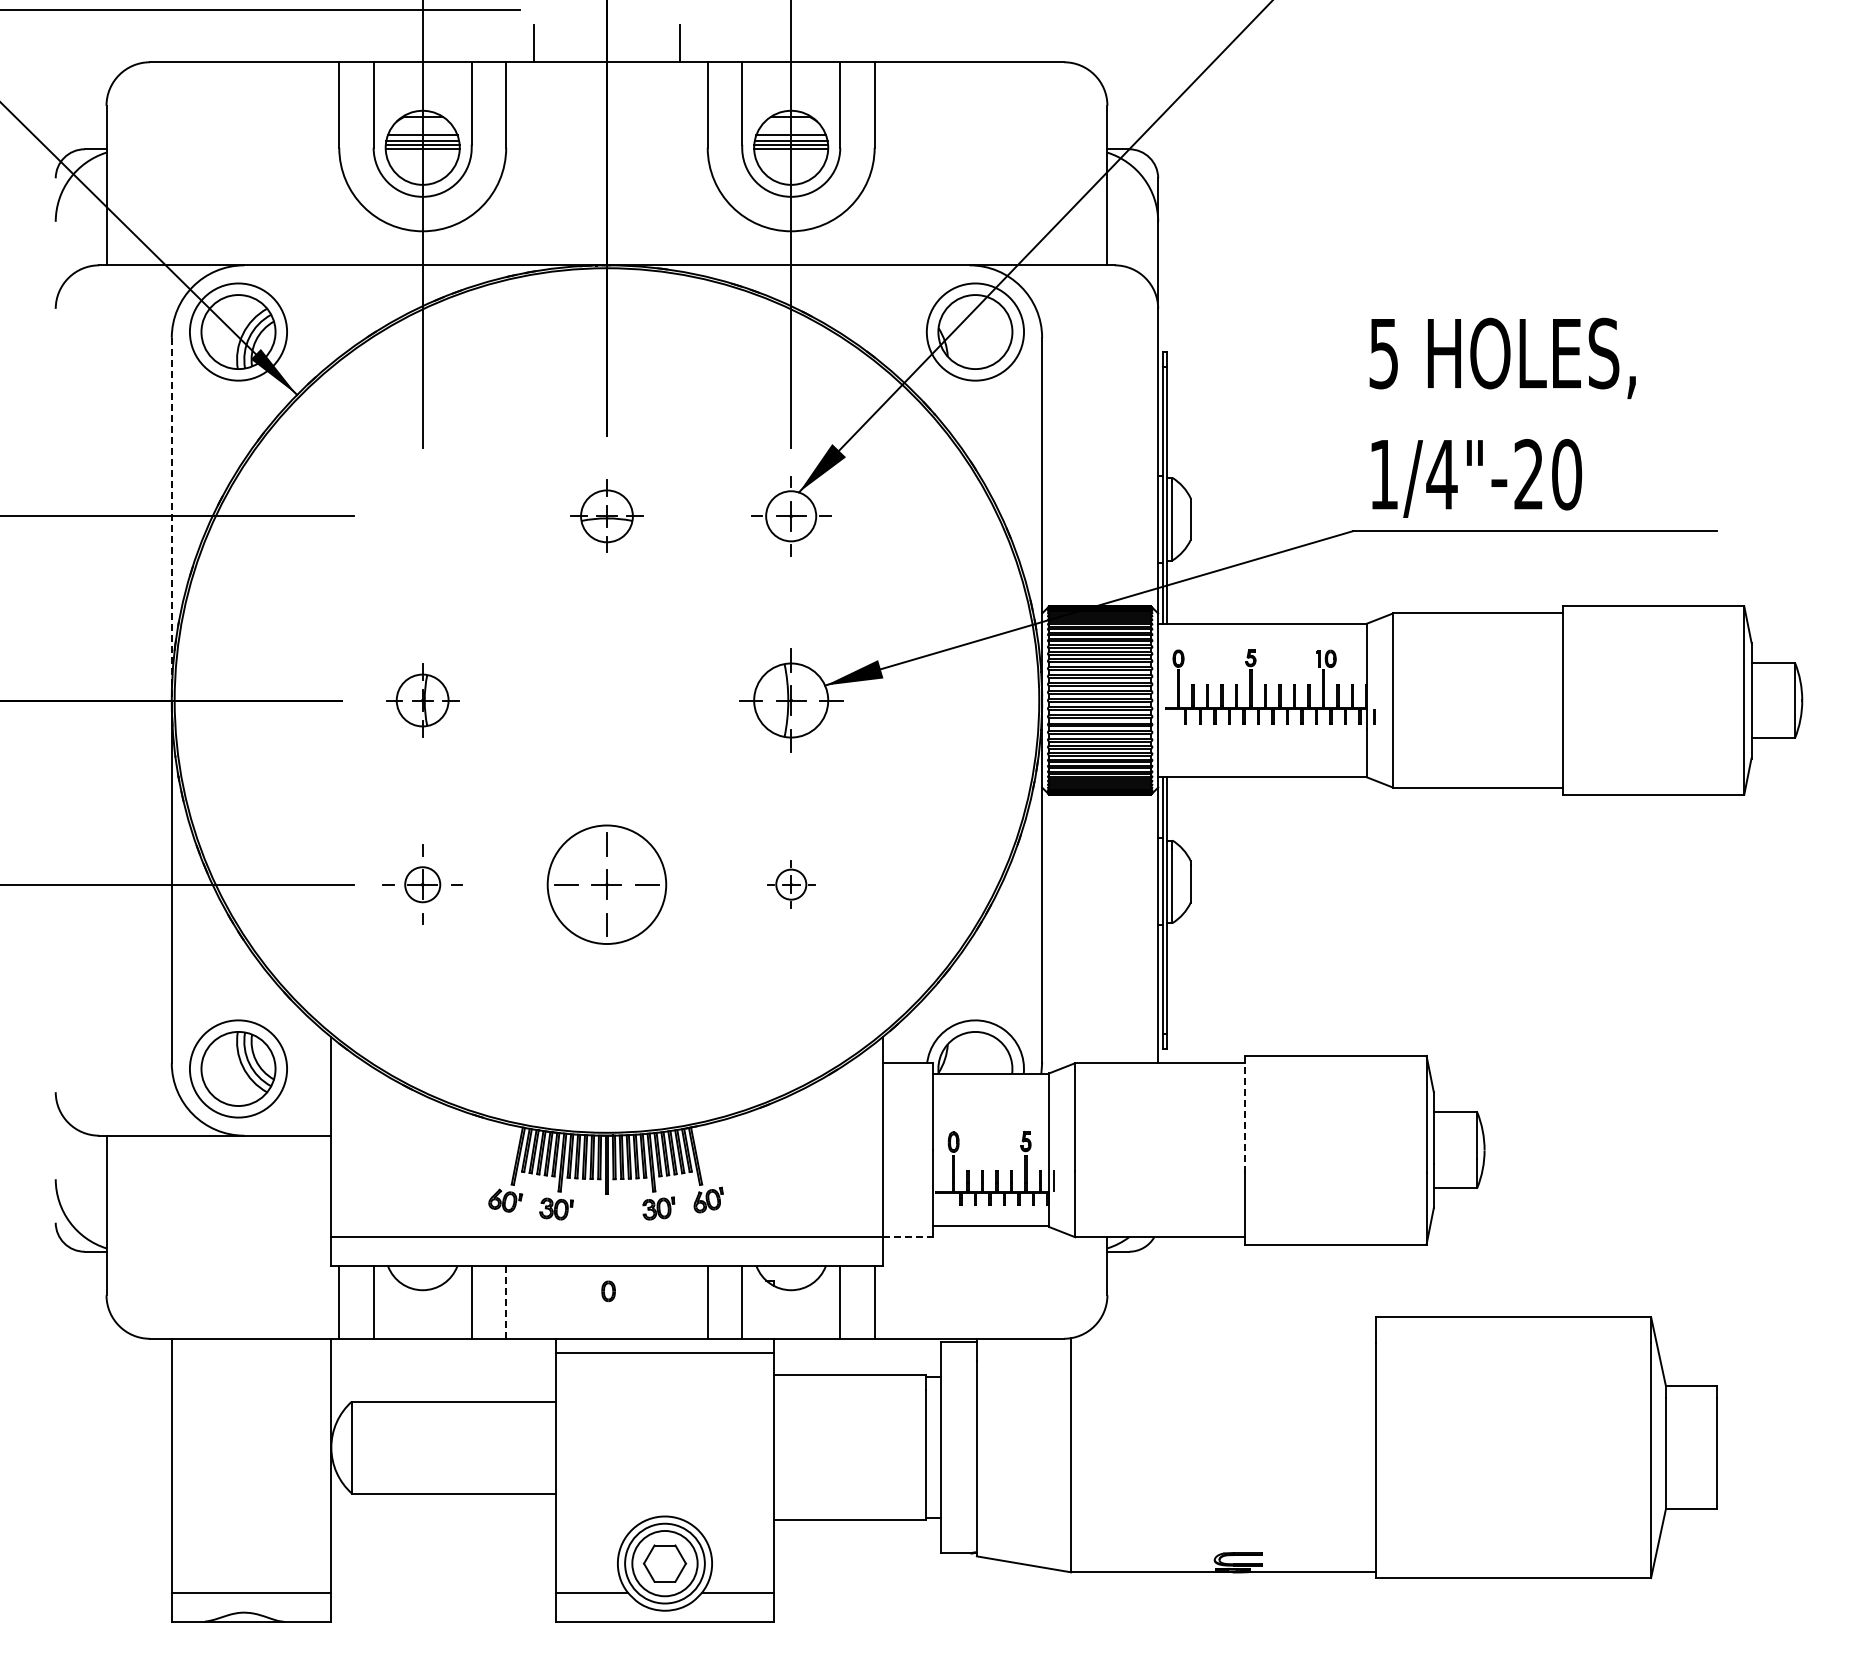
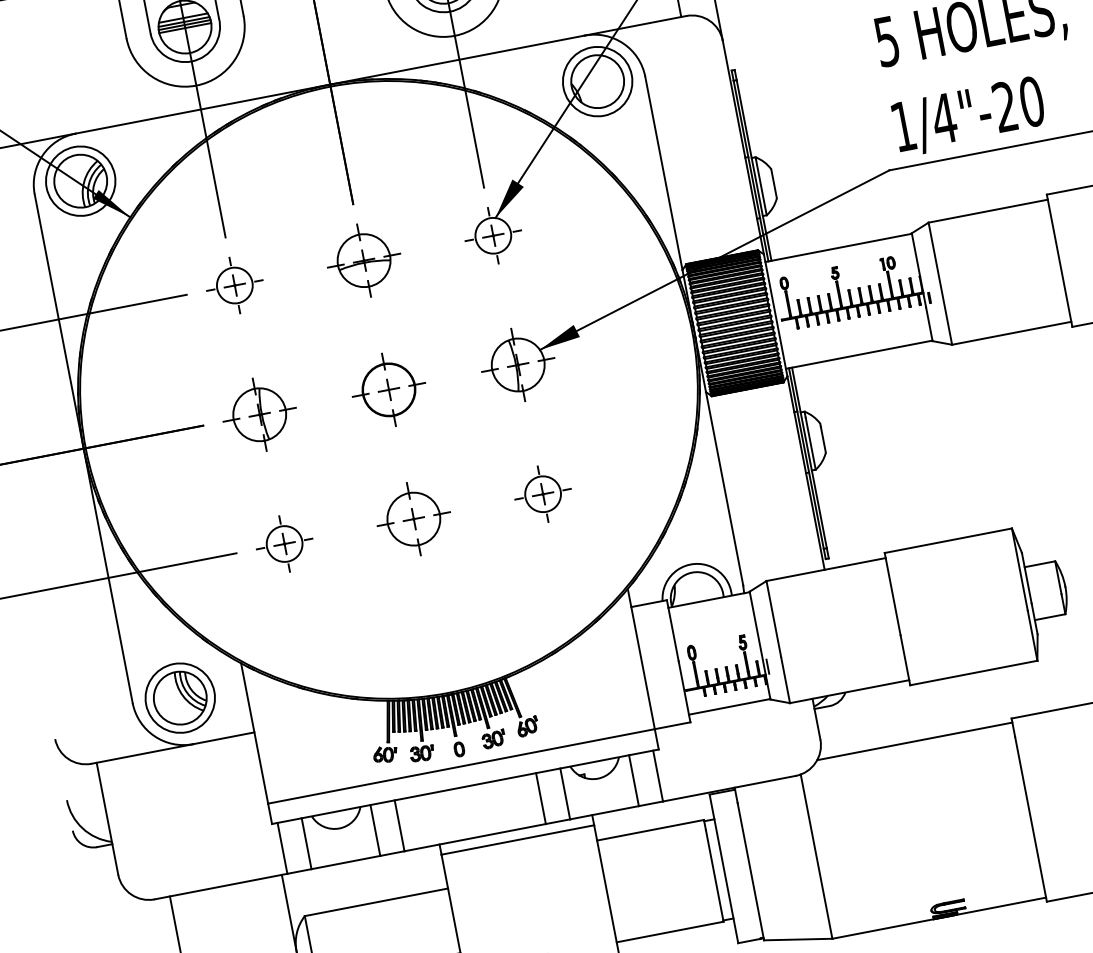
part: (422, 516) -> (234, 285), added
part: (606, 516) -> (363, 260), size x1.43
line: (171, 519) -> (59, 321), dashed -> solid
part: (422, 700) -> (259, 414), size x1.43
part: (606, 700) -> (388, 389), added
circle: (422, 884) -> (284, 543), size x1.43
circle: (606, 884) -> (413, 519), size x0.62
part: (791, 884) -> (543, 494), size x1.67
line: (1245, 1114) -> (892, 594), dashed -> solid
line: (908, 1237) -> (673, 725), dashed -> solid
part: (608, 1291) -> (459, 749), moved
line: (506, 1302) -> (399, 825), dashed -> solid
line: (1236, 1322) -> (914, 741), added

